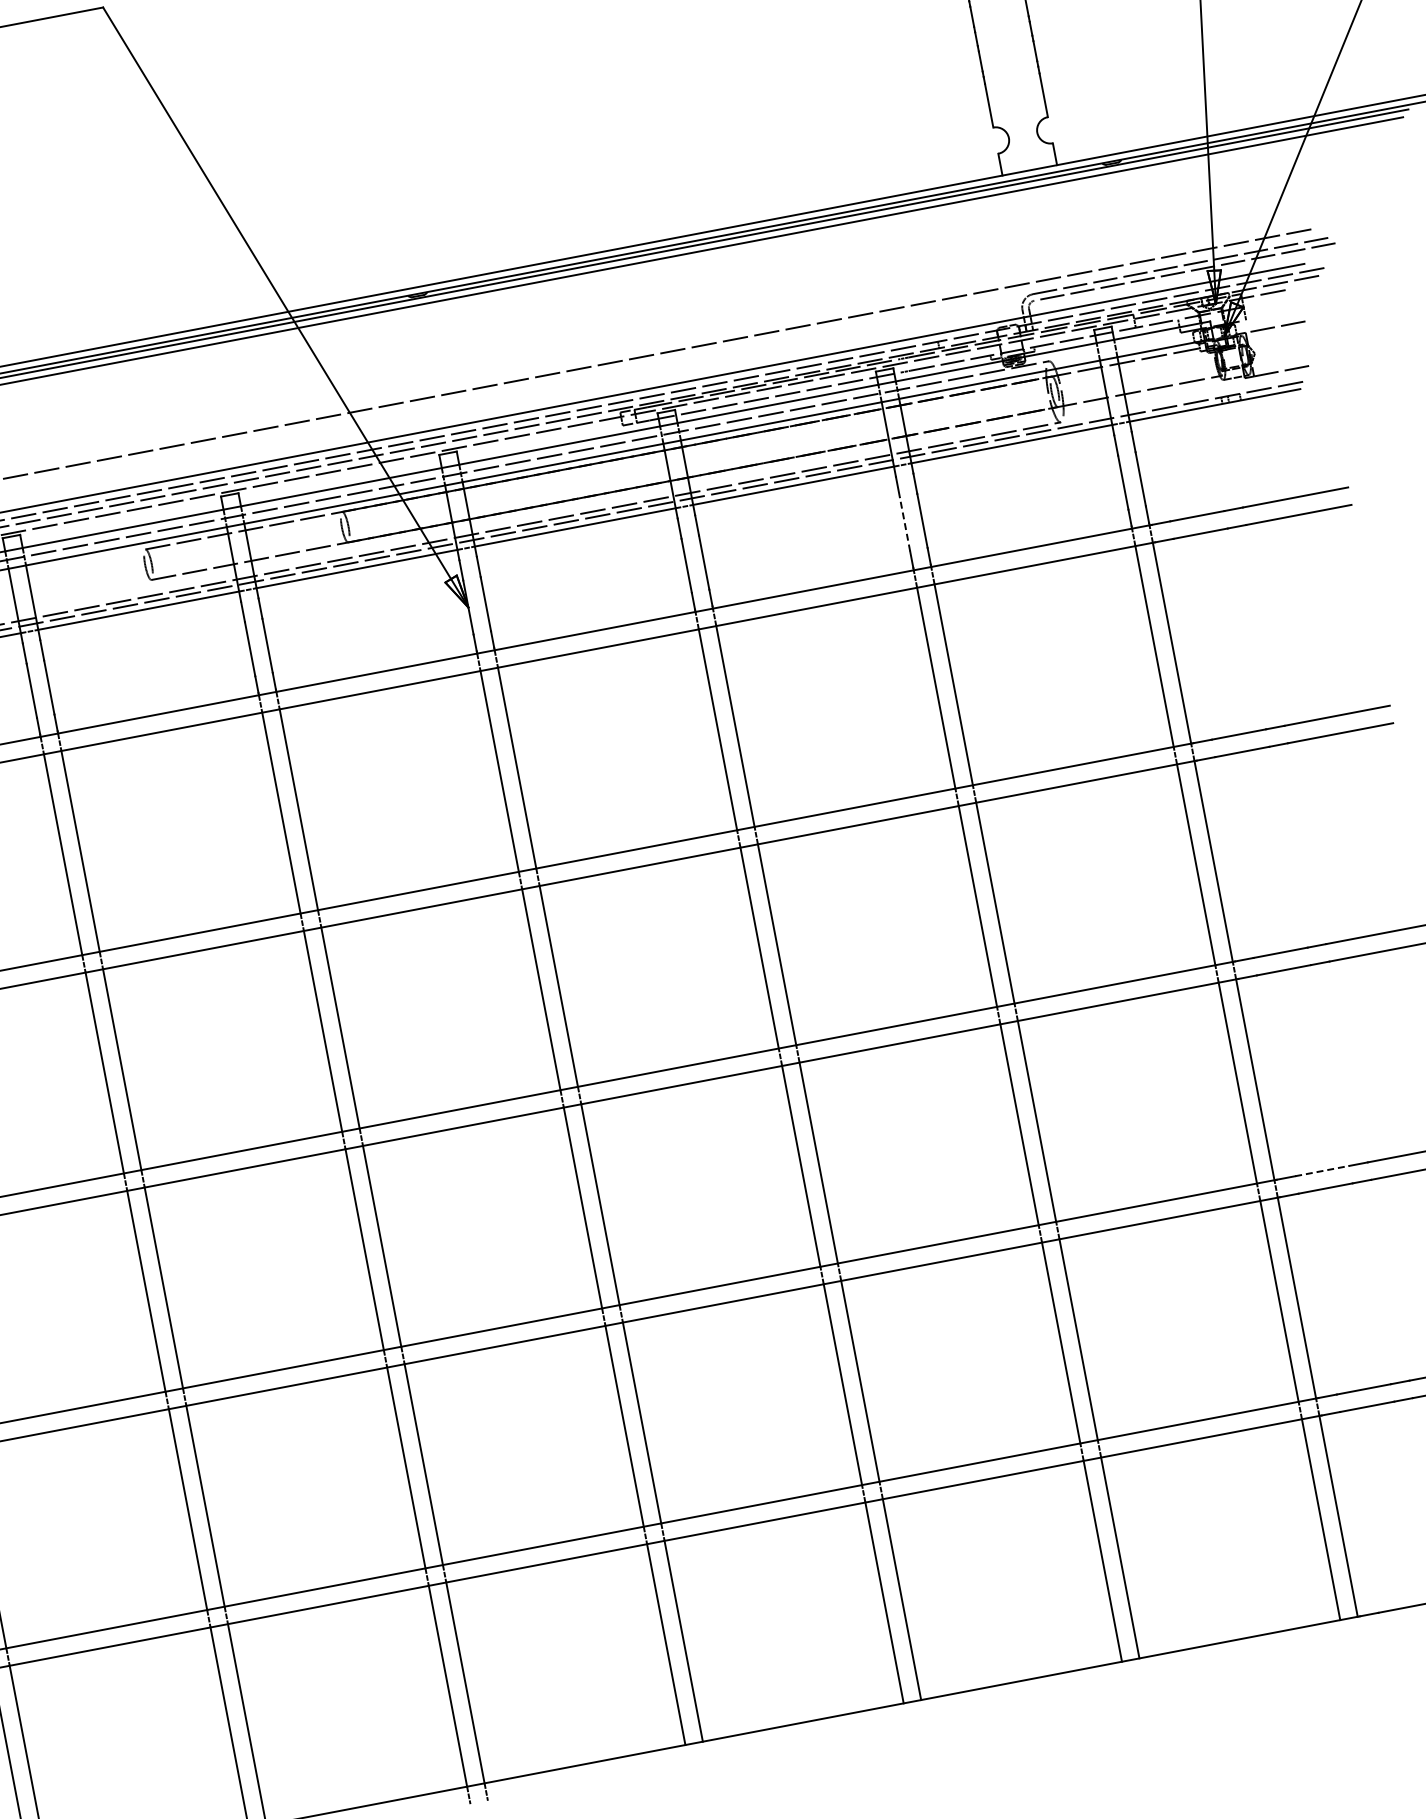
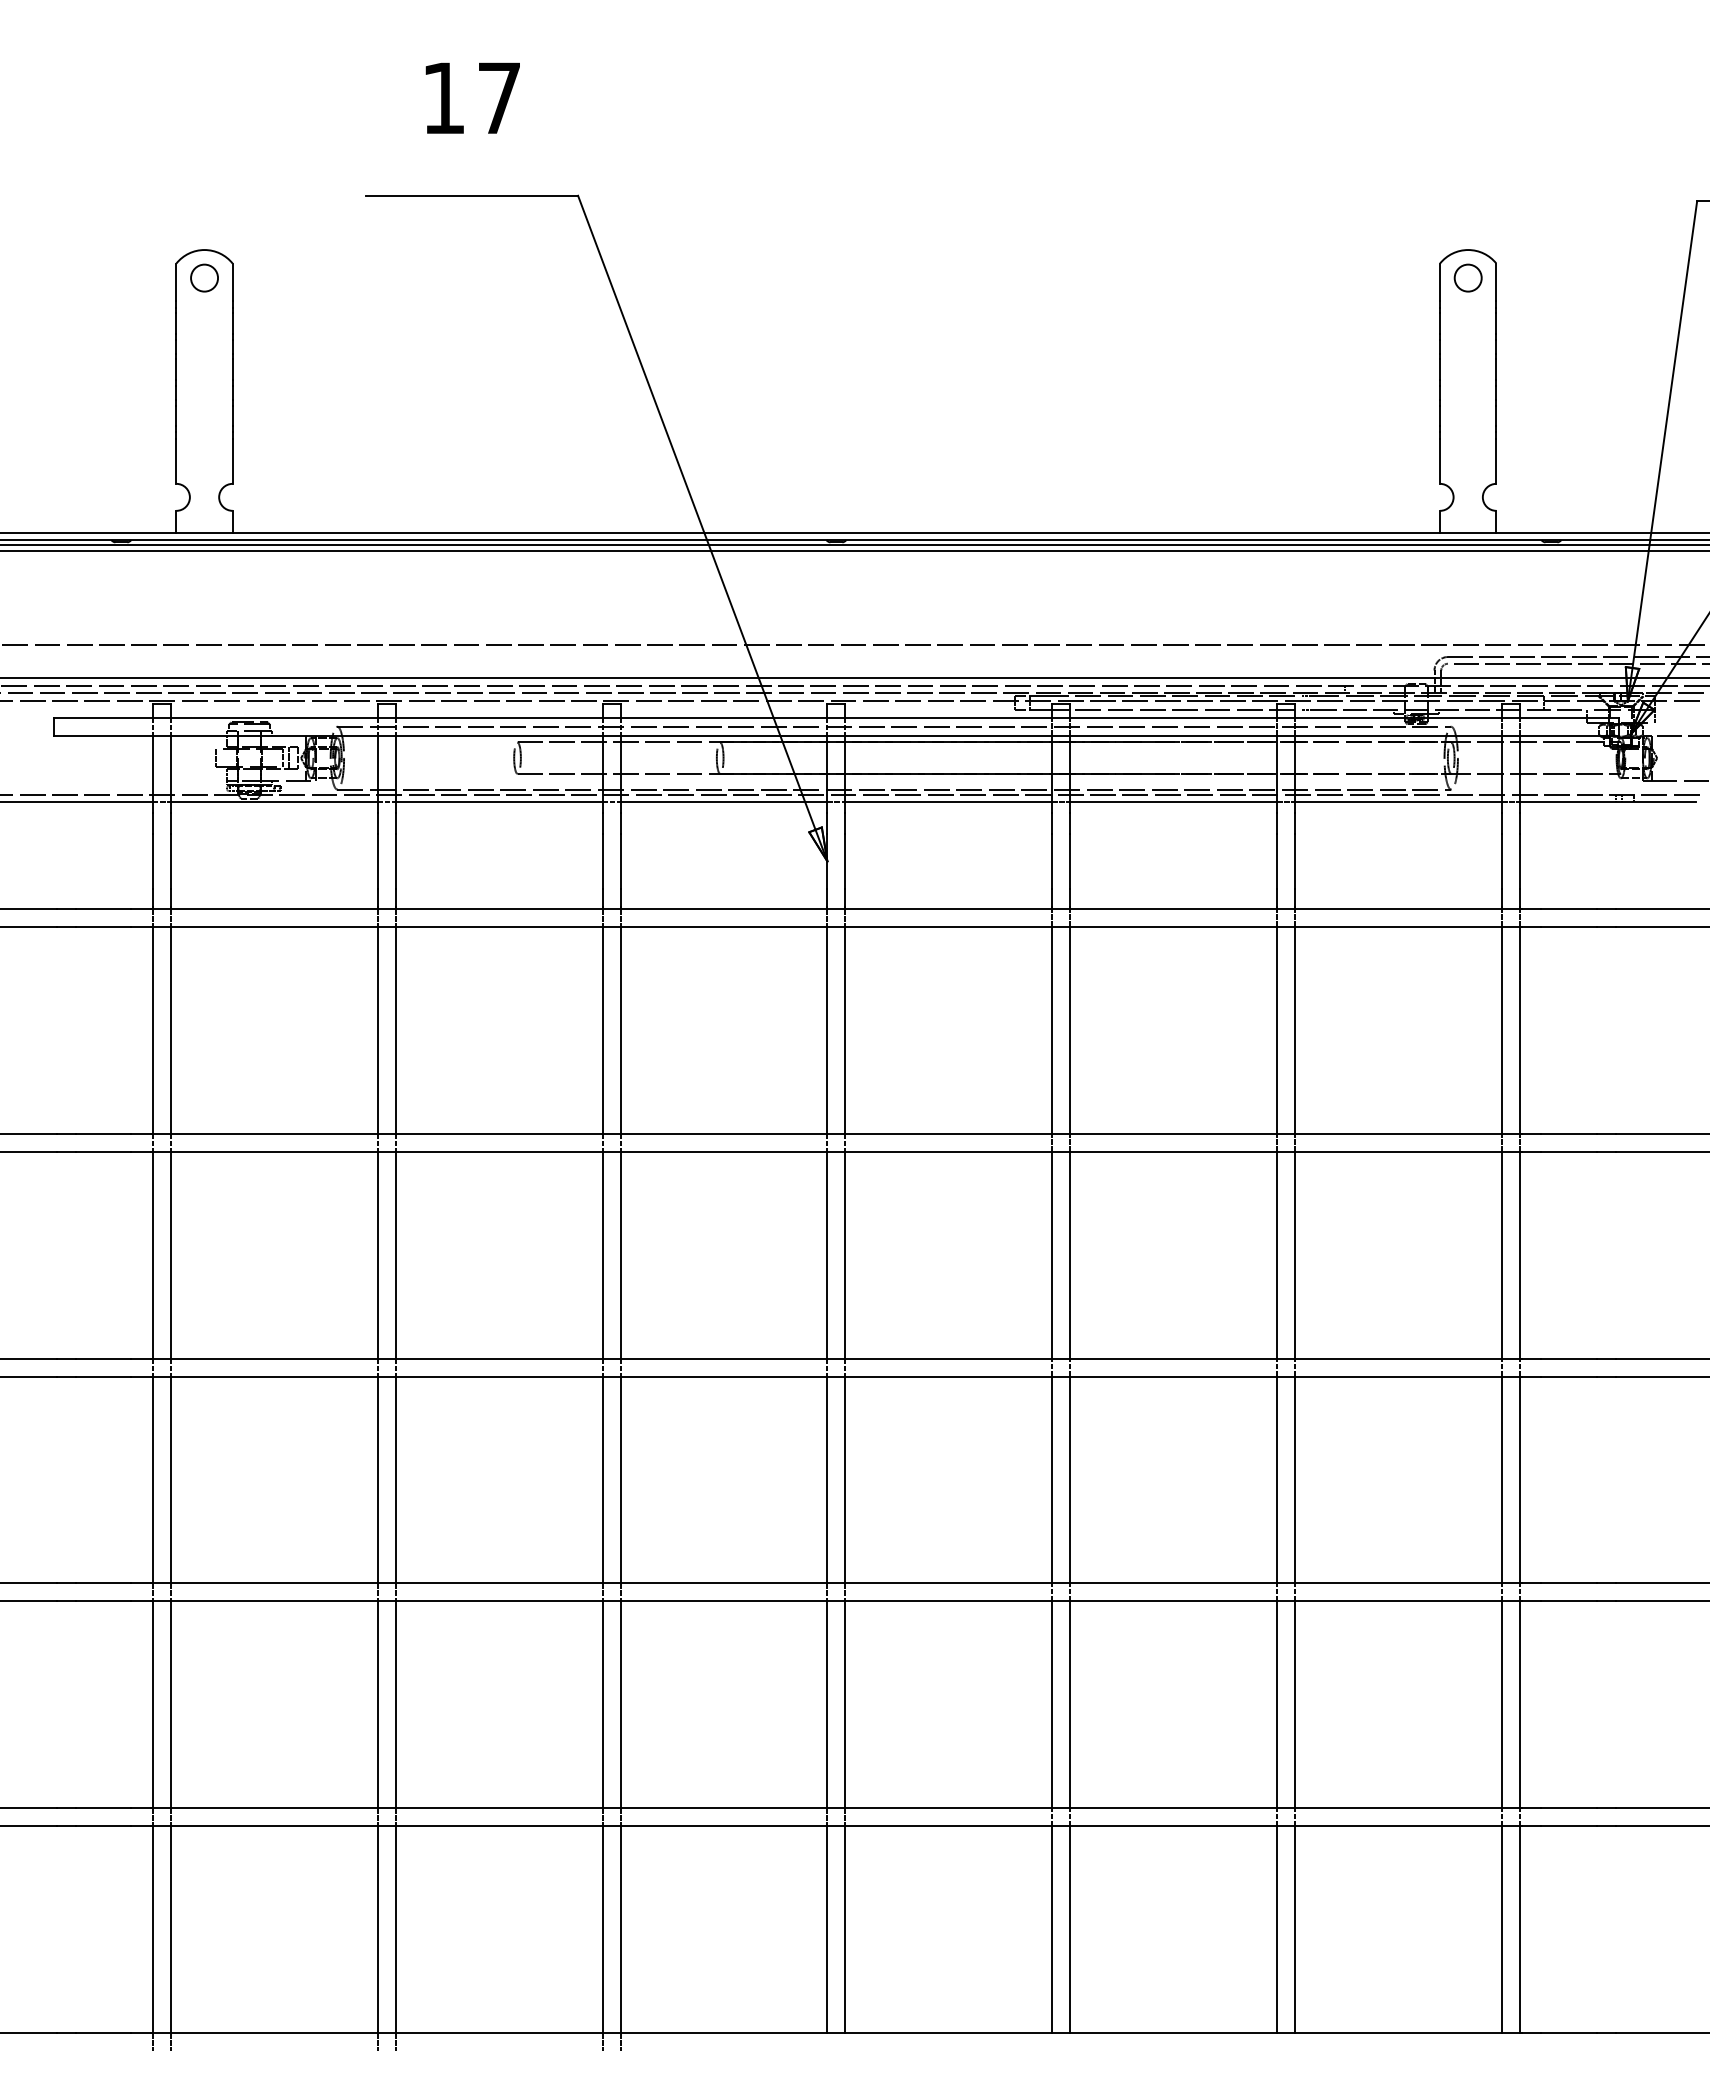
line: (905, 524) -> (1277, 861), dashed -> solid
line: (1322, 1171) -> (1569, 1583), dashed -> solid

